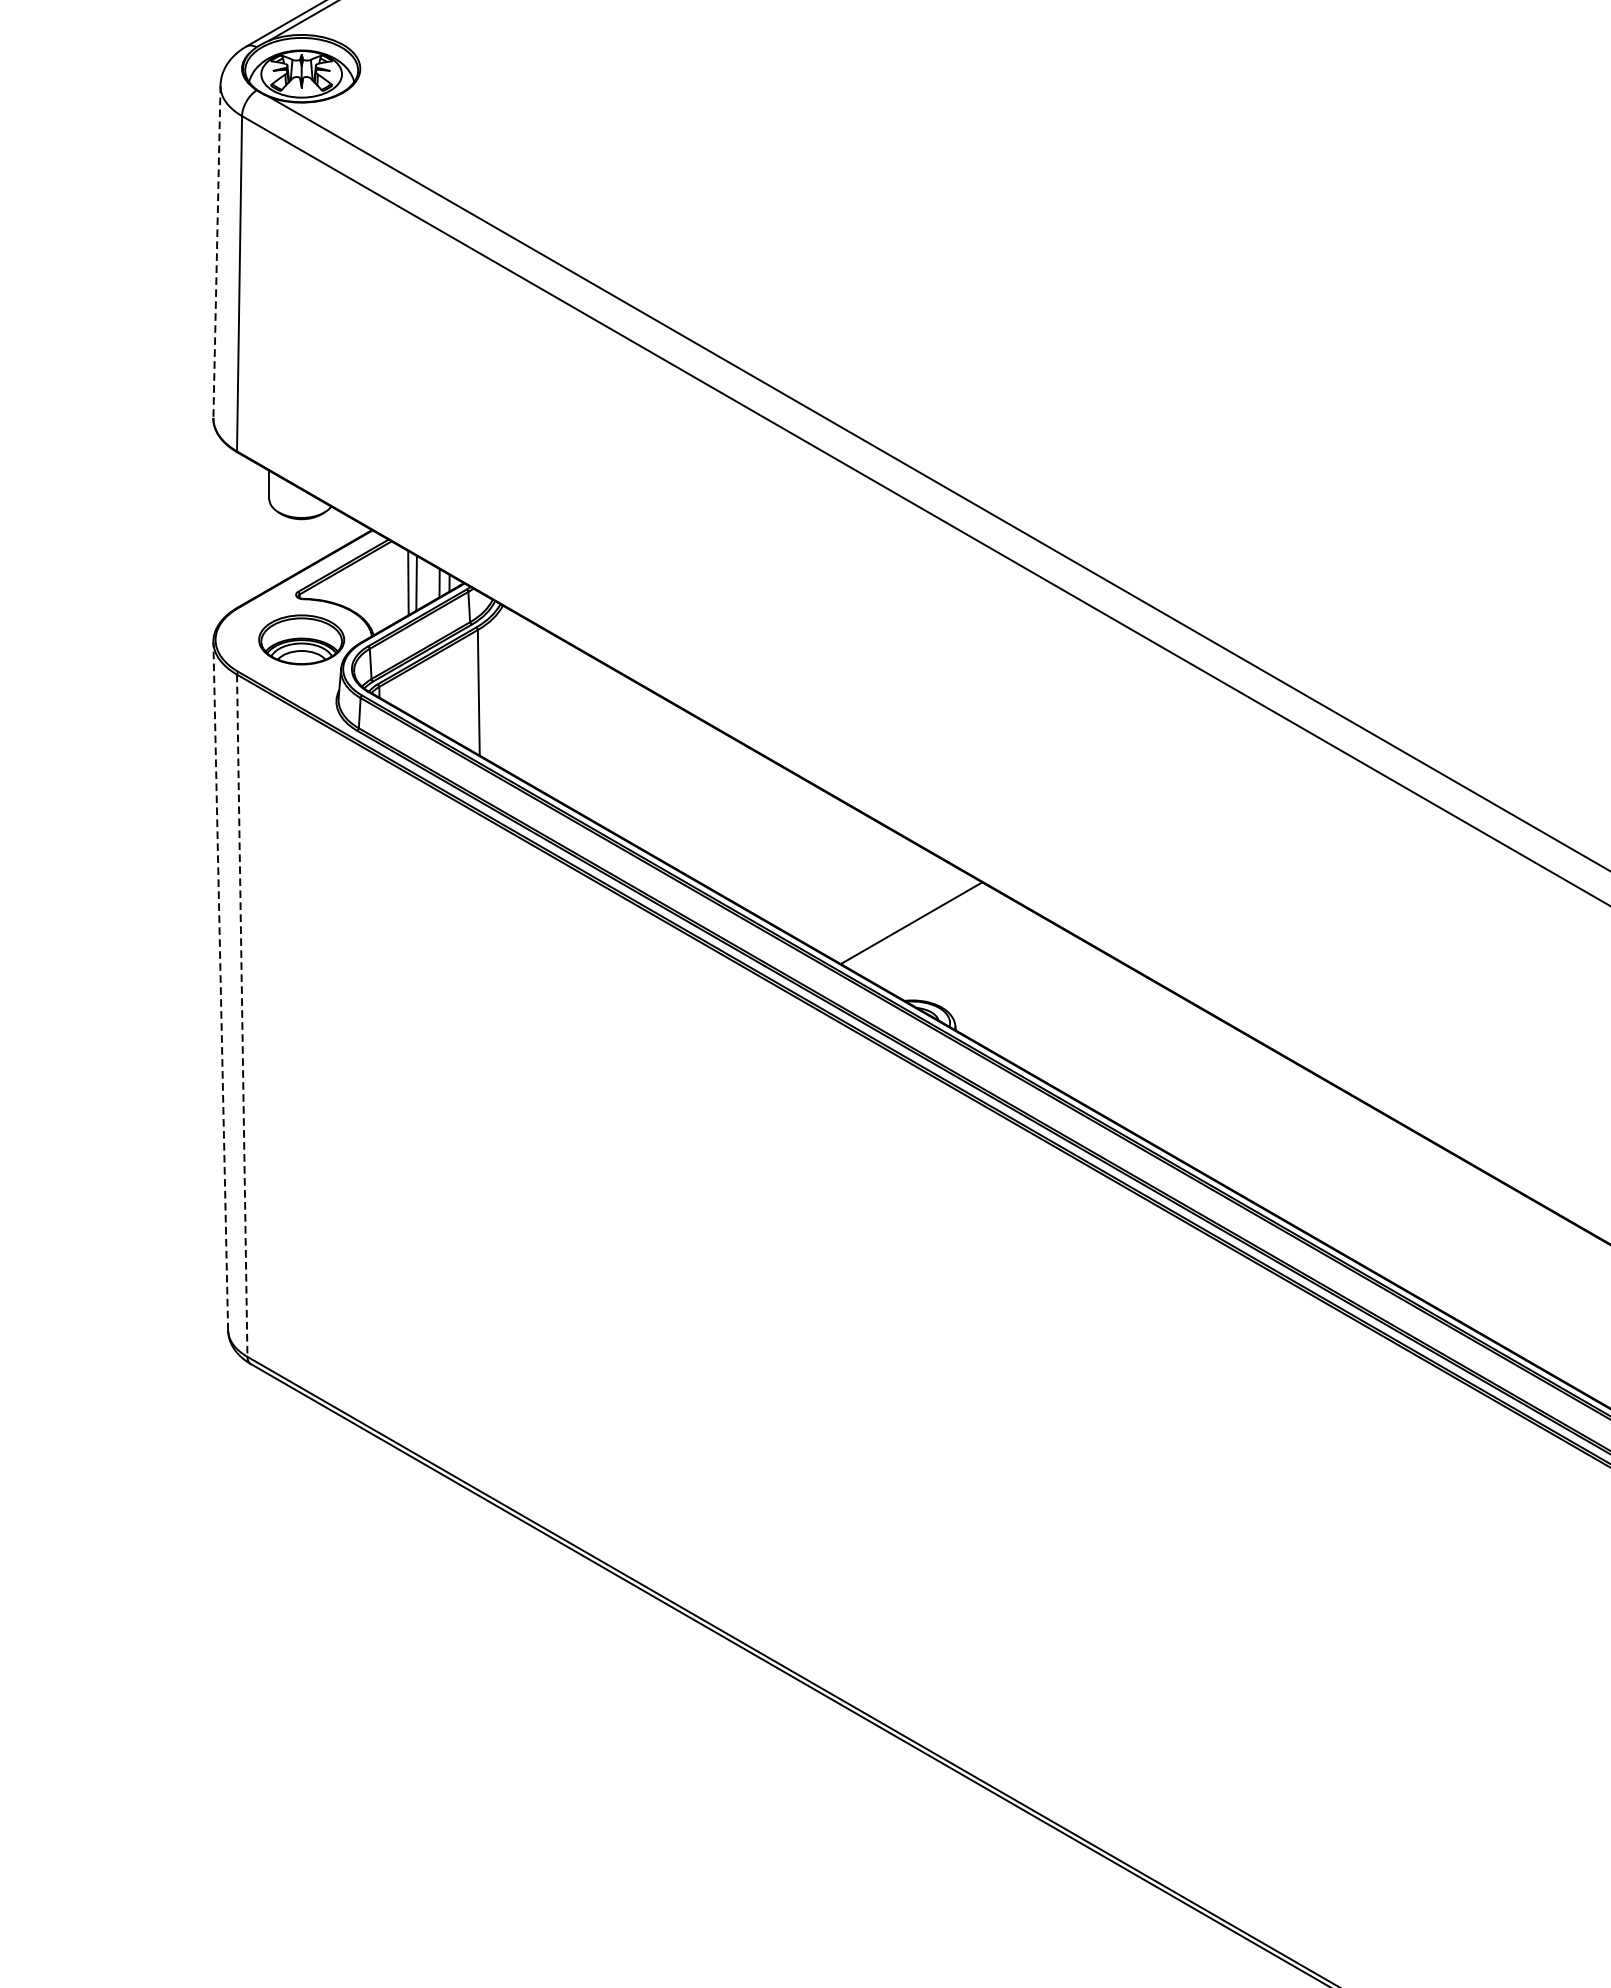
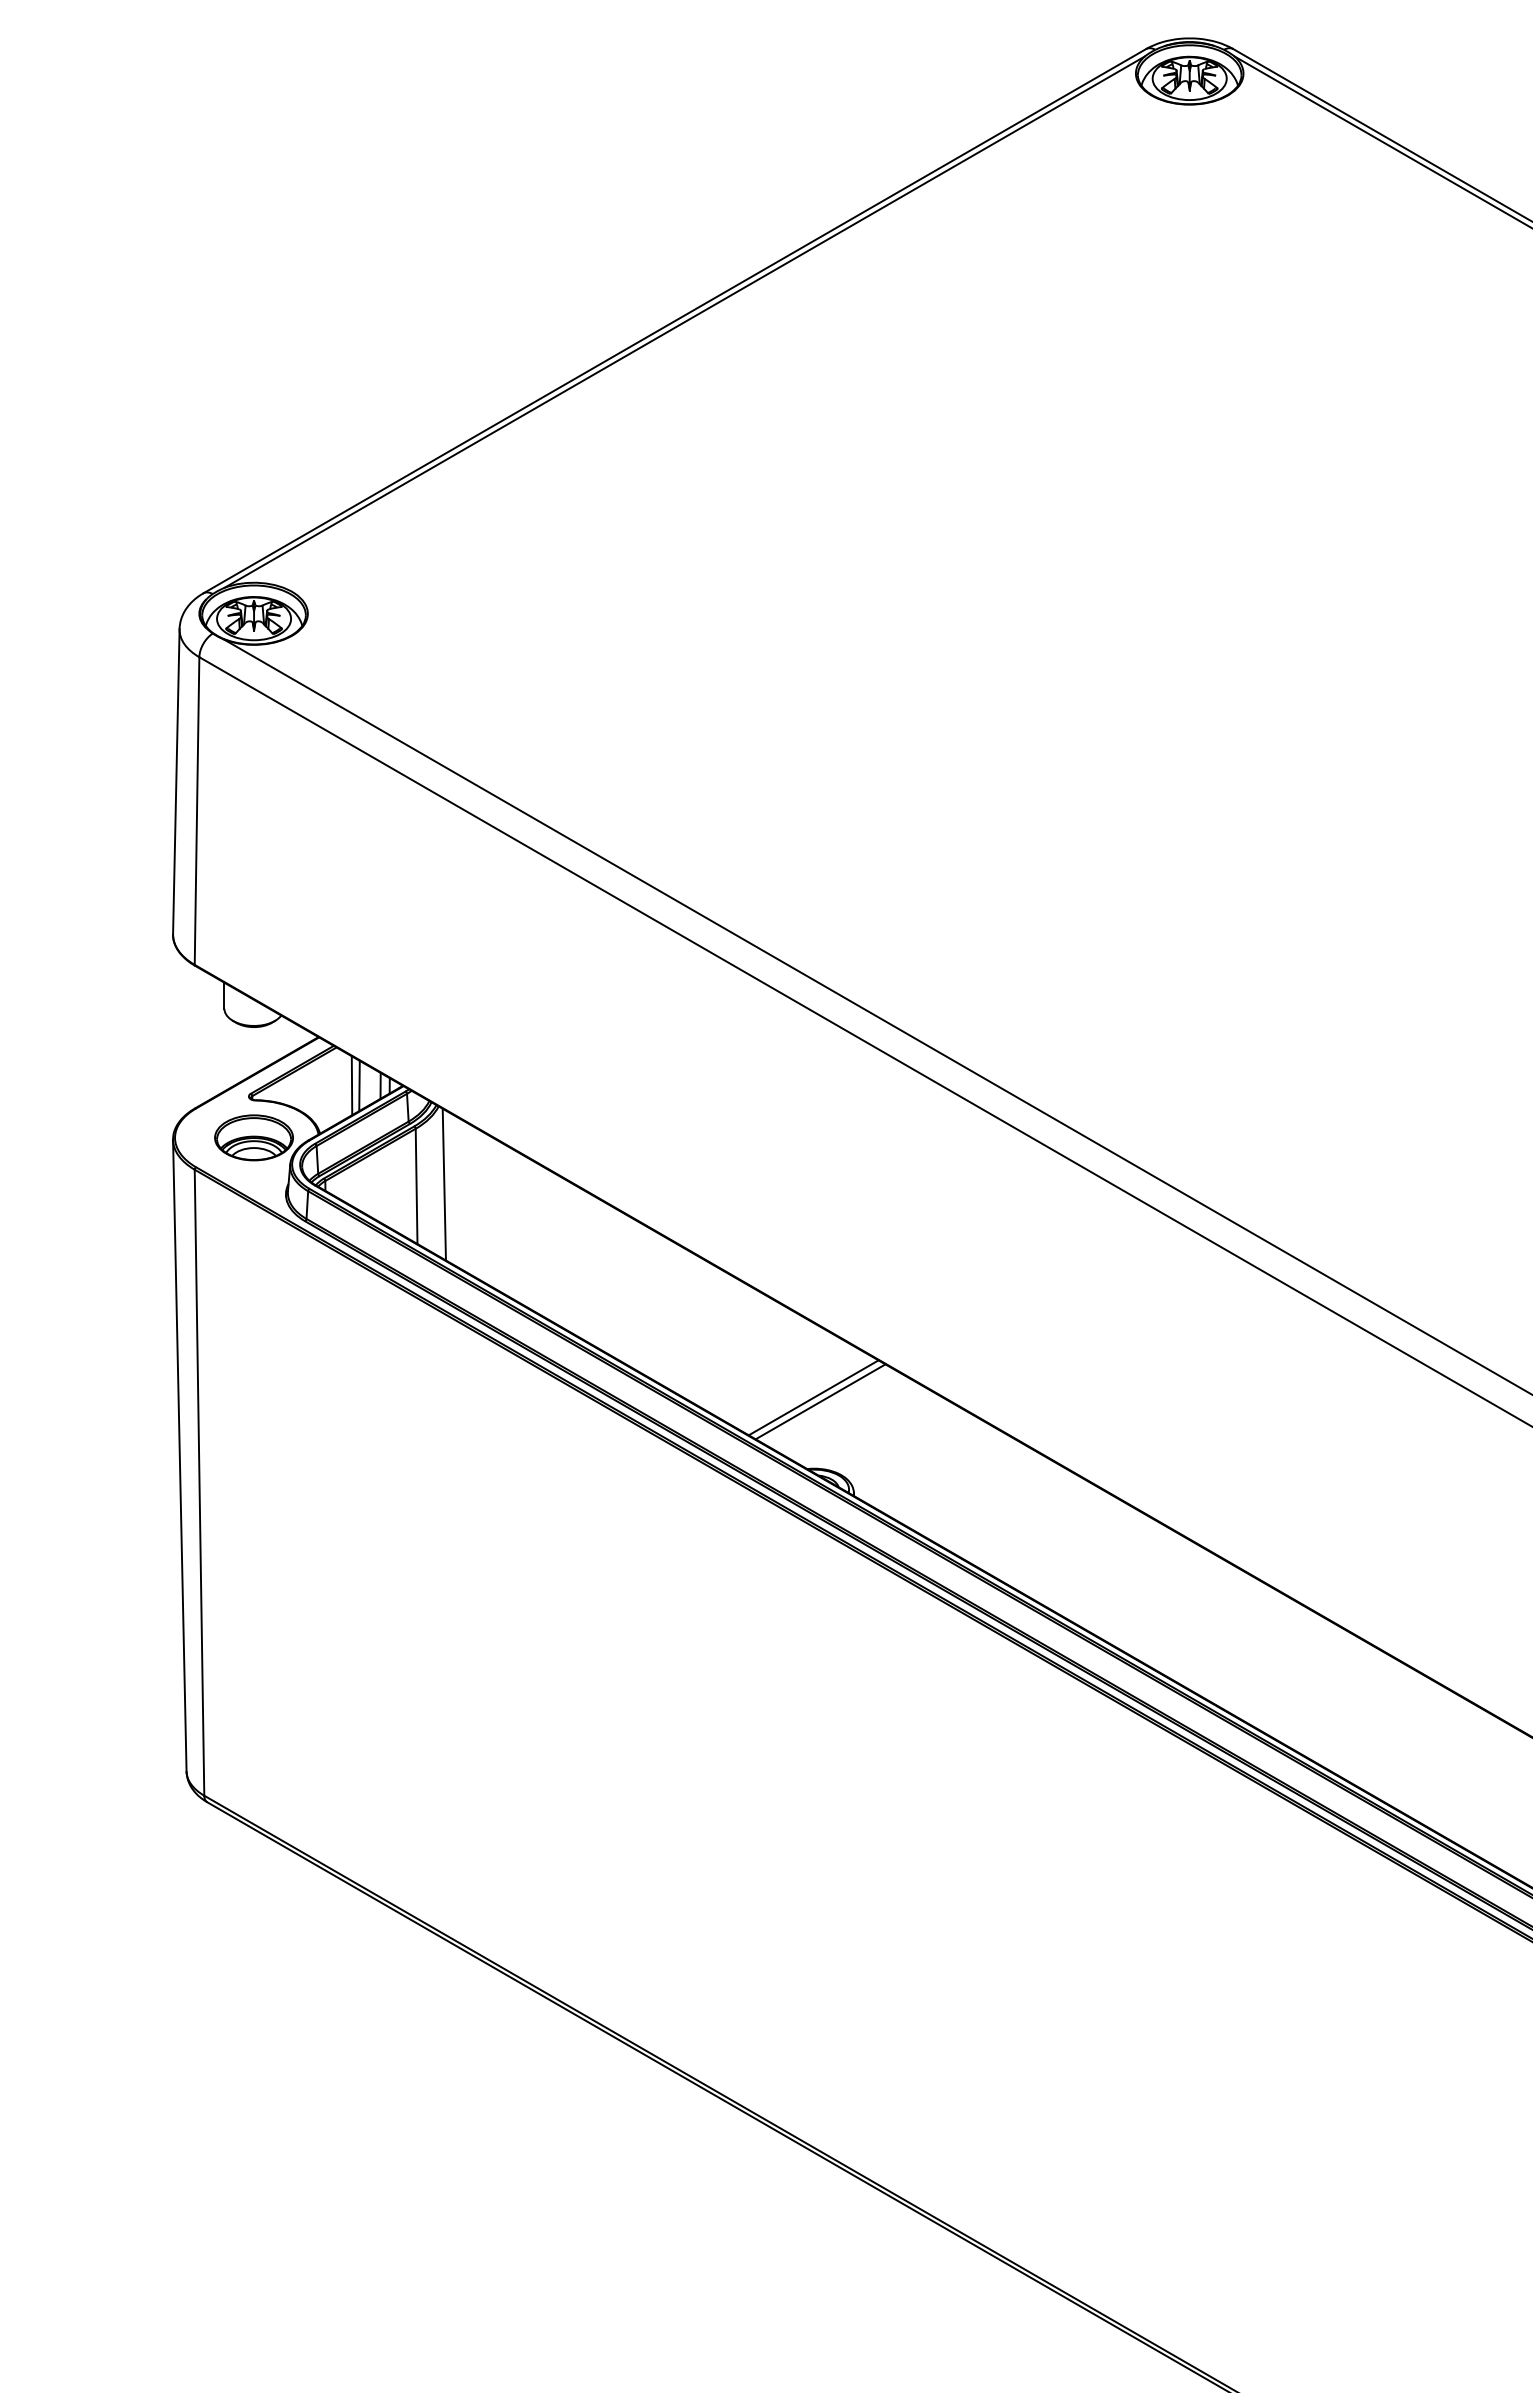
line: (217, 251) -> (176, 781), dashed -> solid
line: (508, 690) -> (443, 1184), added
line: (918, 927) -> (820, 1401), added
line: (220, 986) -> (179, 1455), dashed -> solid
line: (242, 1016) -> (199, 1483), dashed -> solid

